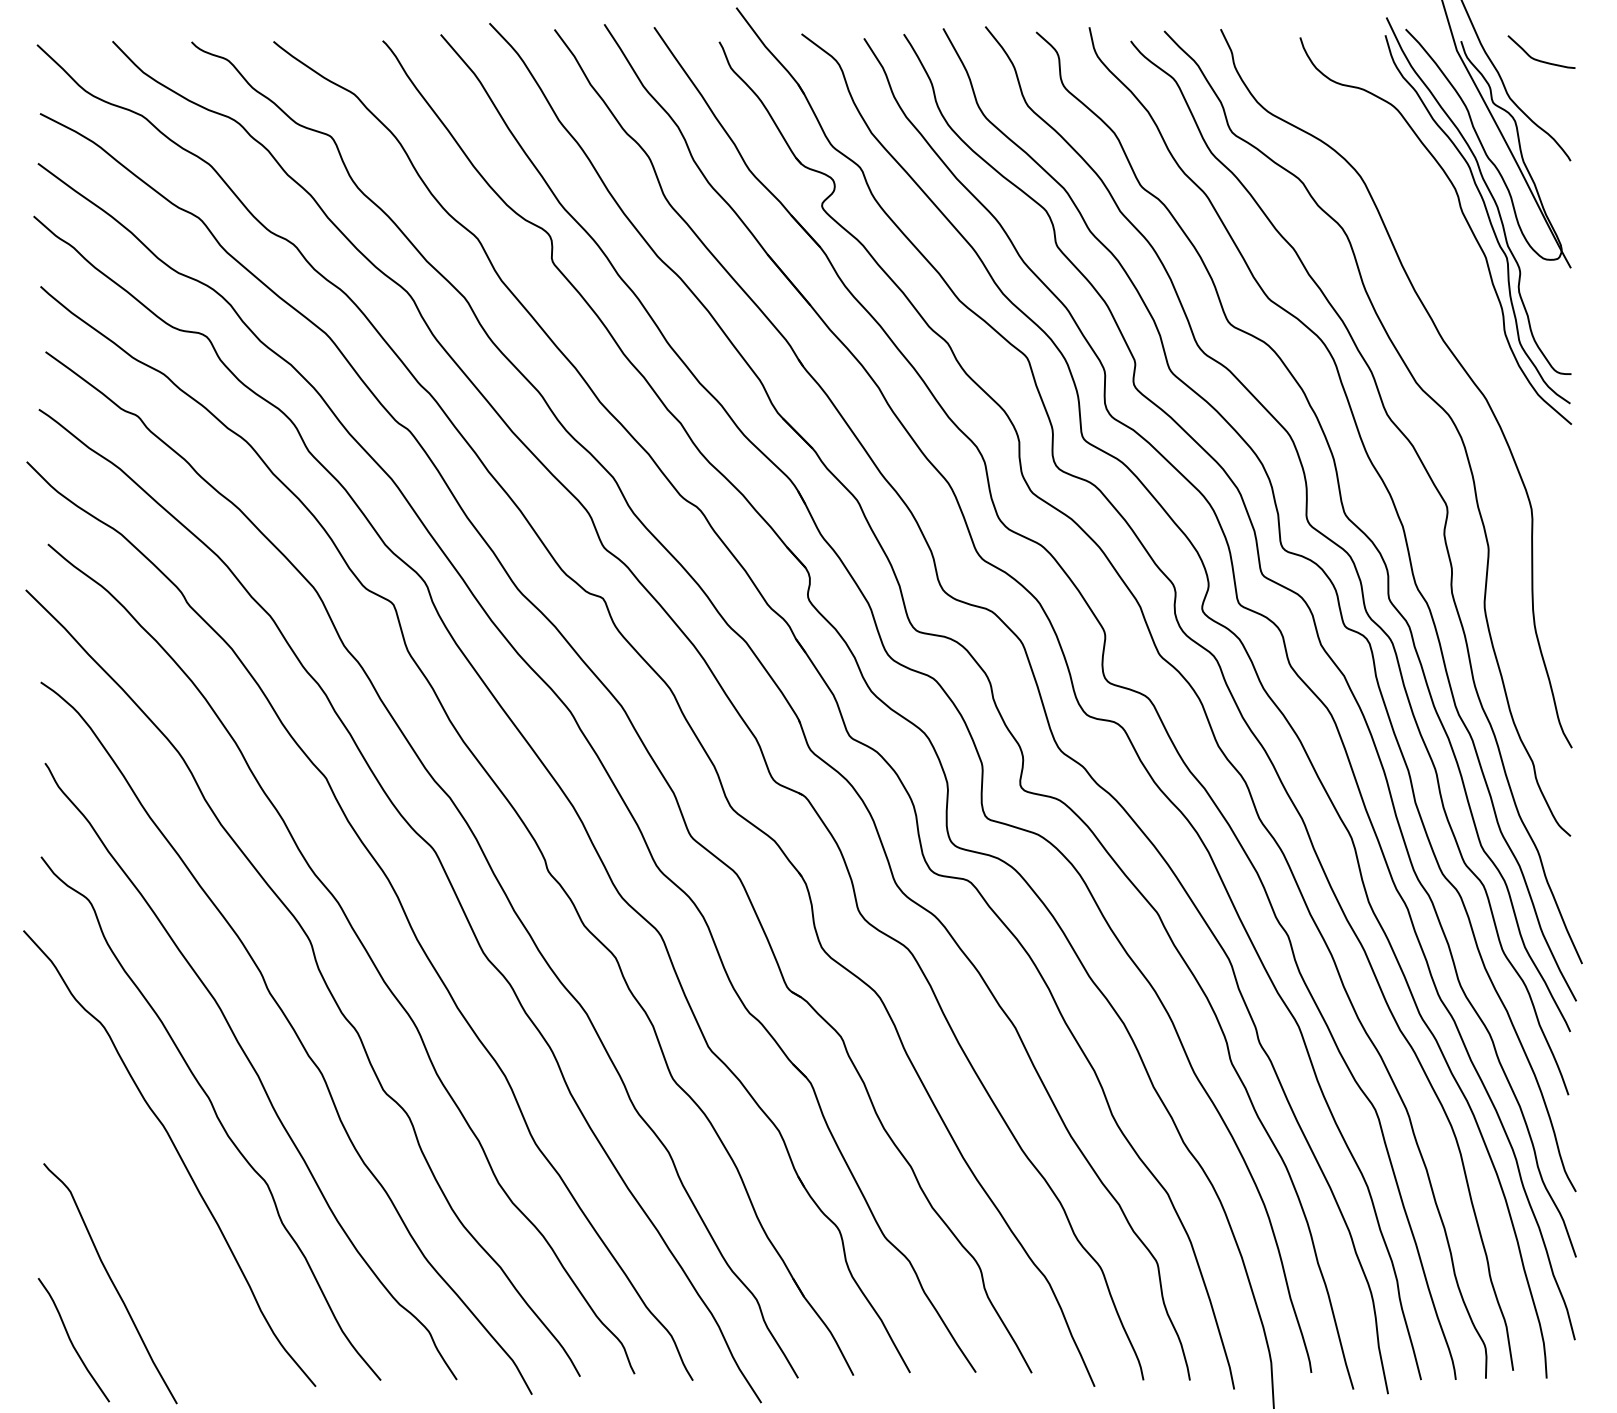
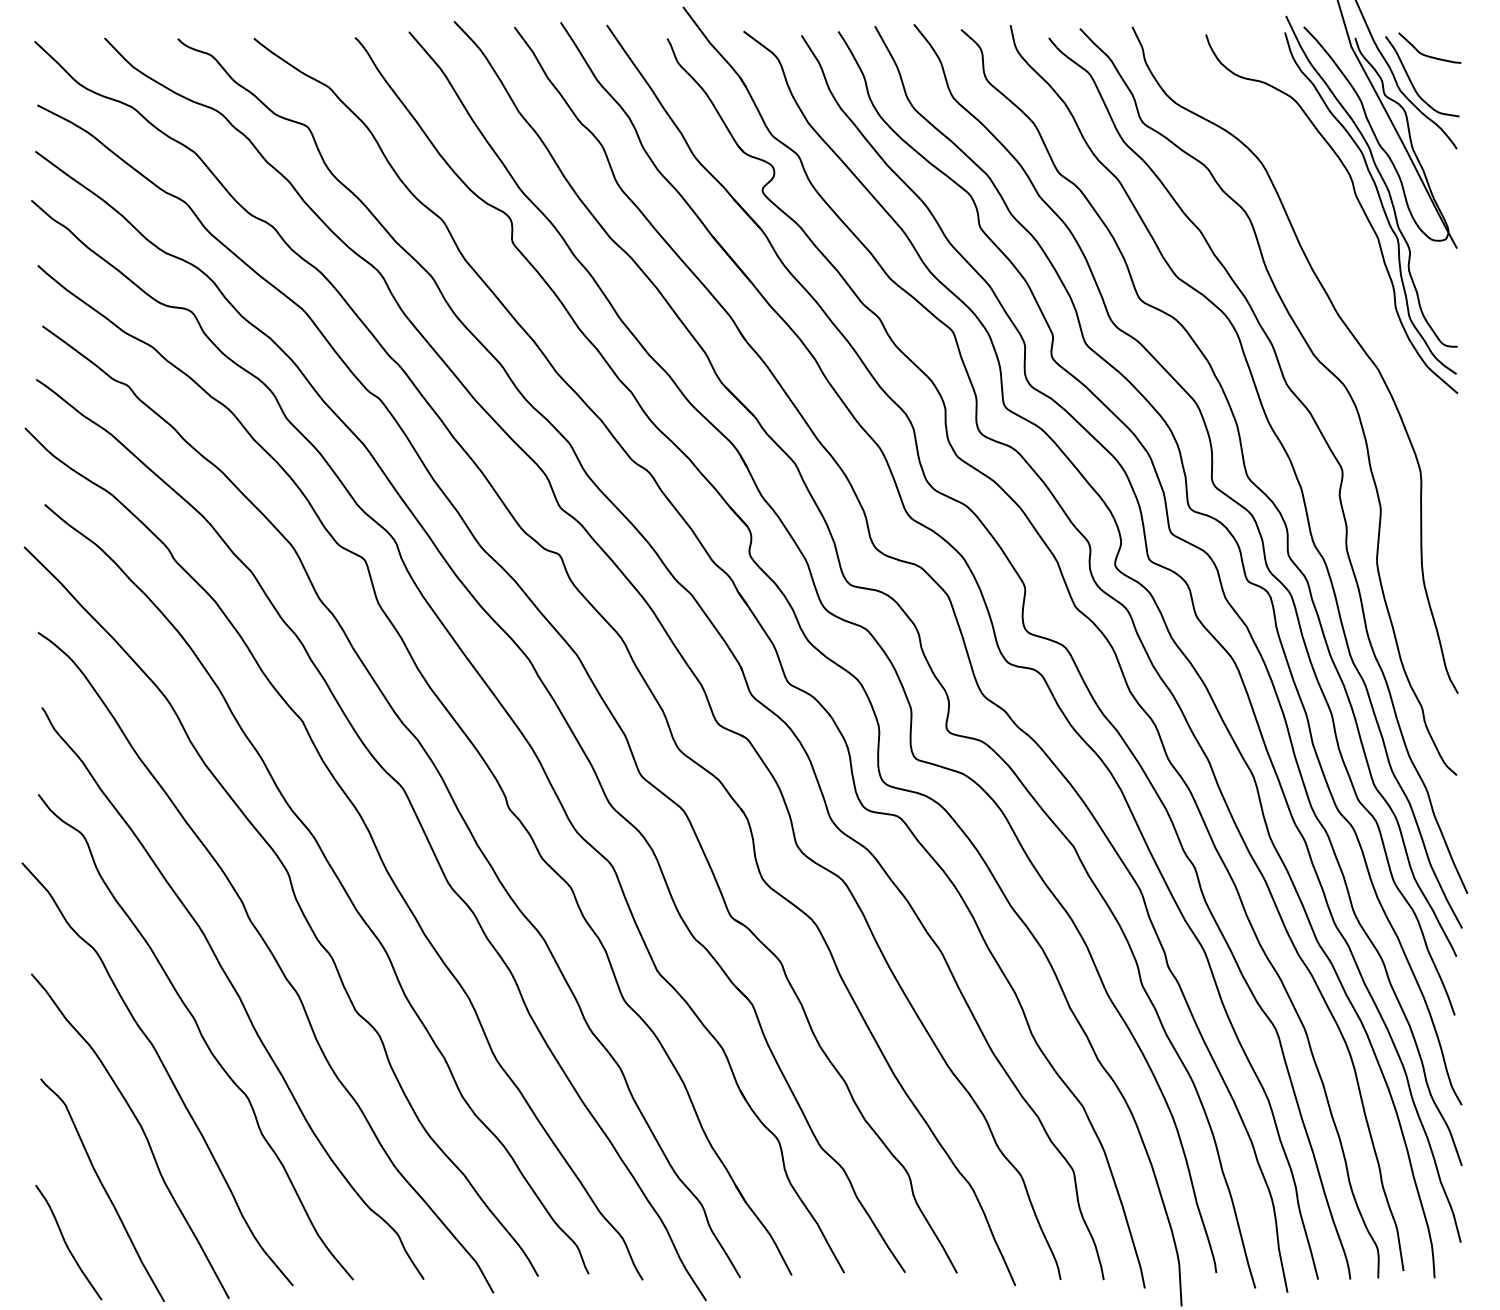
curve: (1522, 88) -> (1412, 81), added
curve: (152, 1218) -> (141, 1129), added

